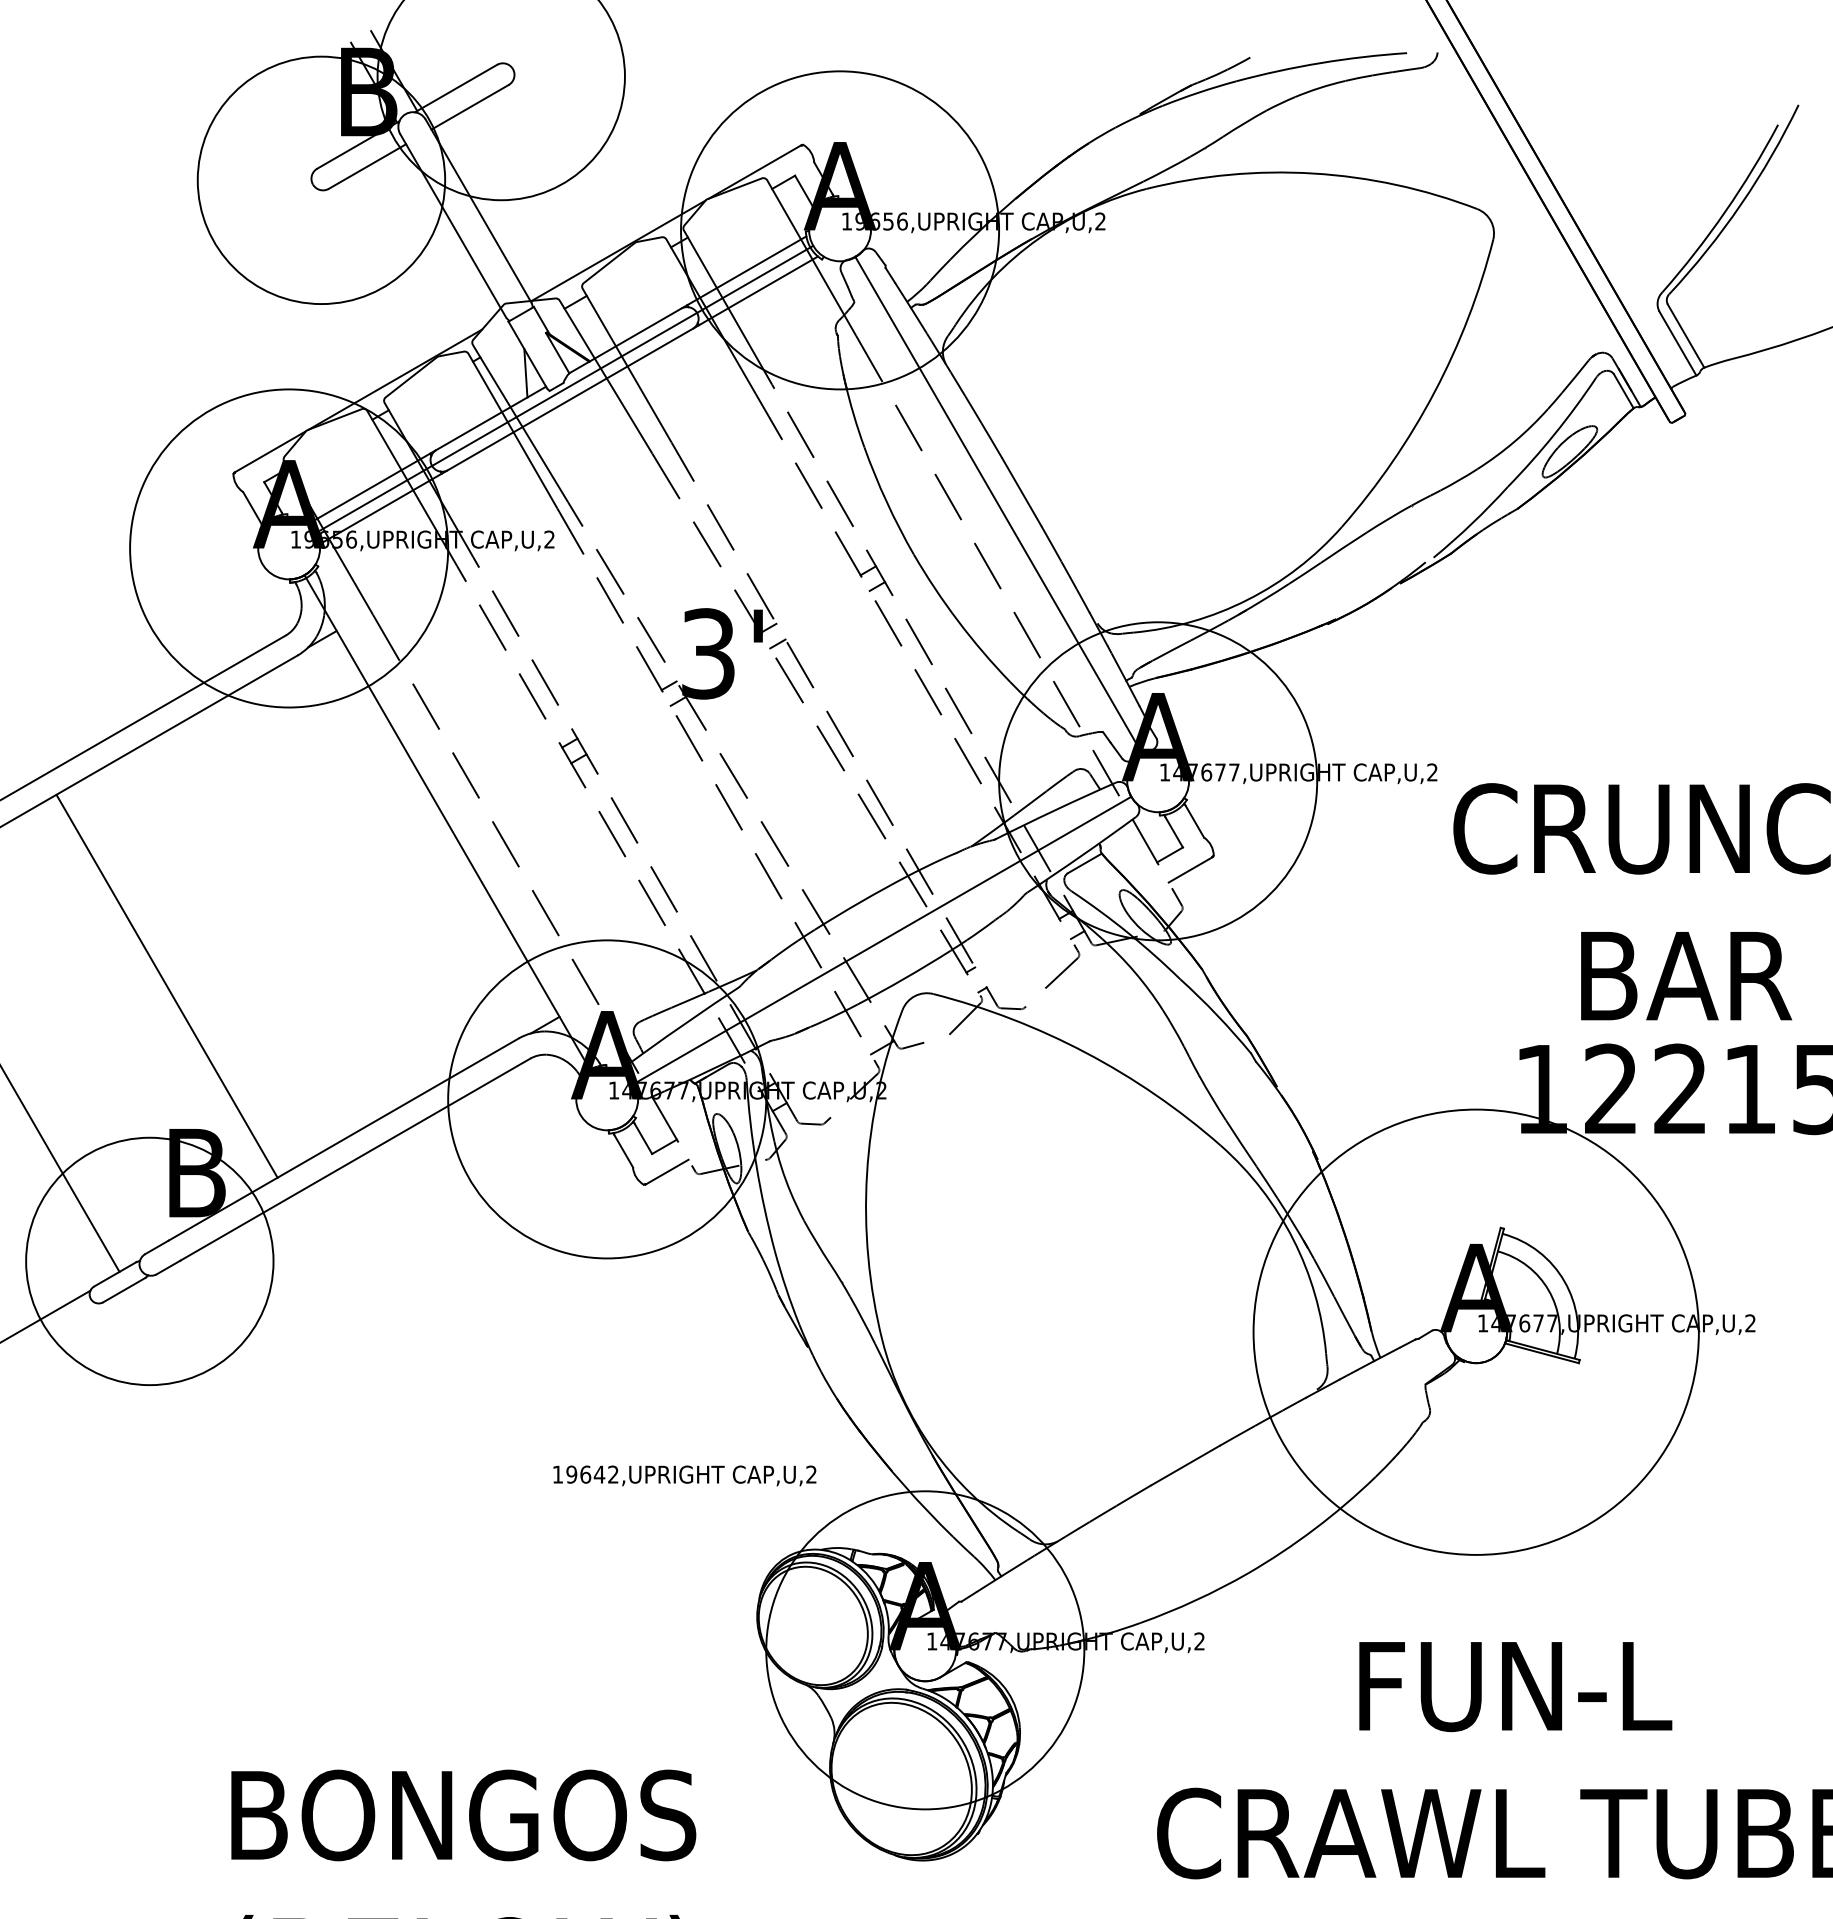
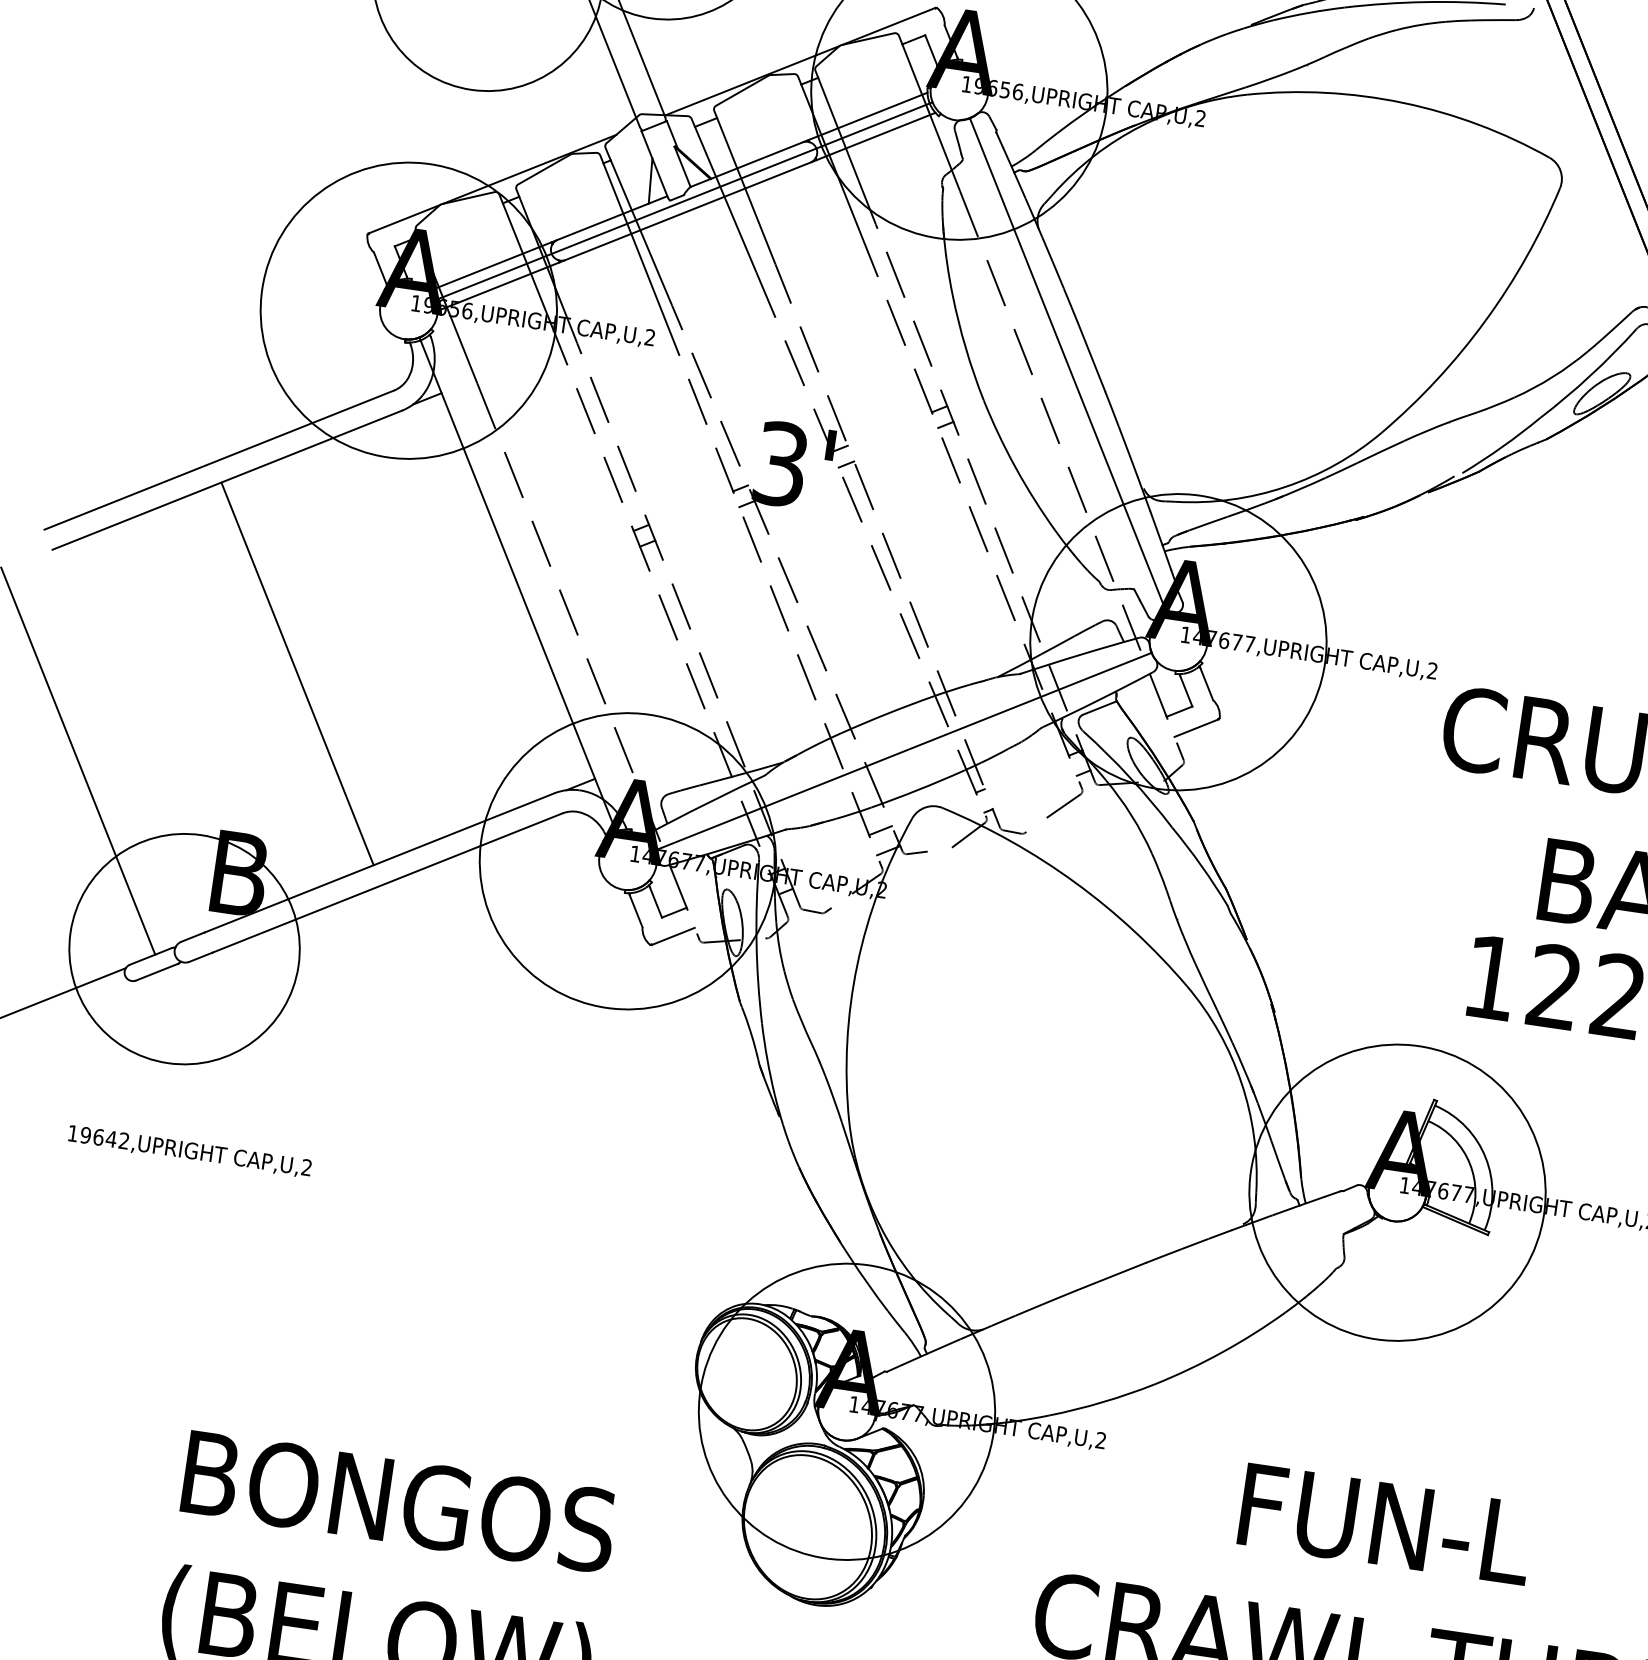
line: (166, 986) -> (296, 673), moved
line: (870, 1027) -> (880, 830), added
circle: (1476, 1332) -> (1397, 1193), size x0.71
text: (684, 1475) -> (189, 1151), moved

